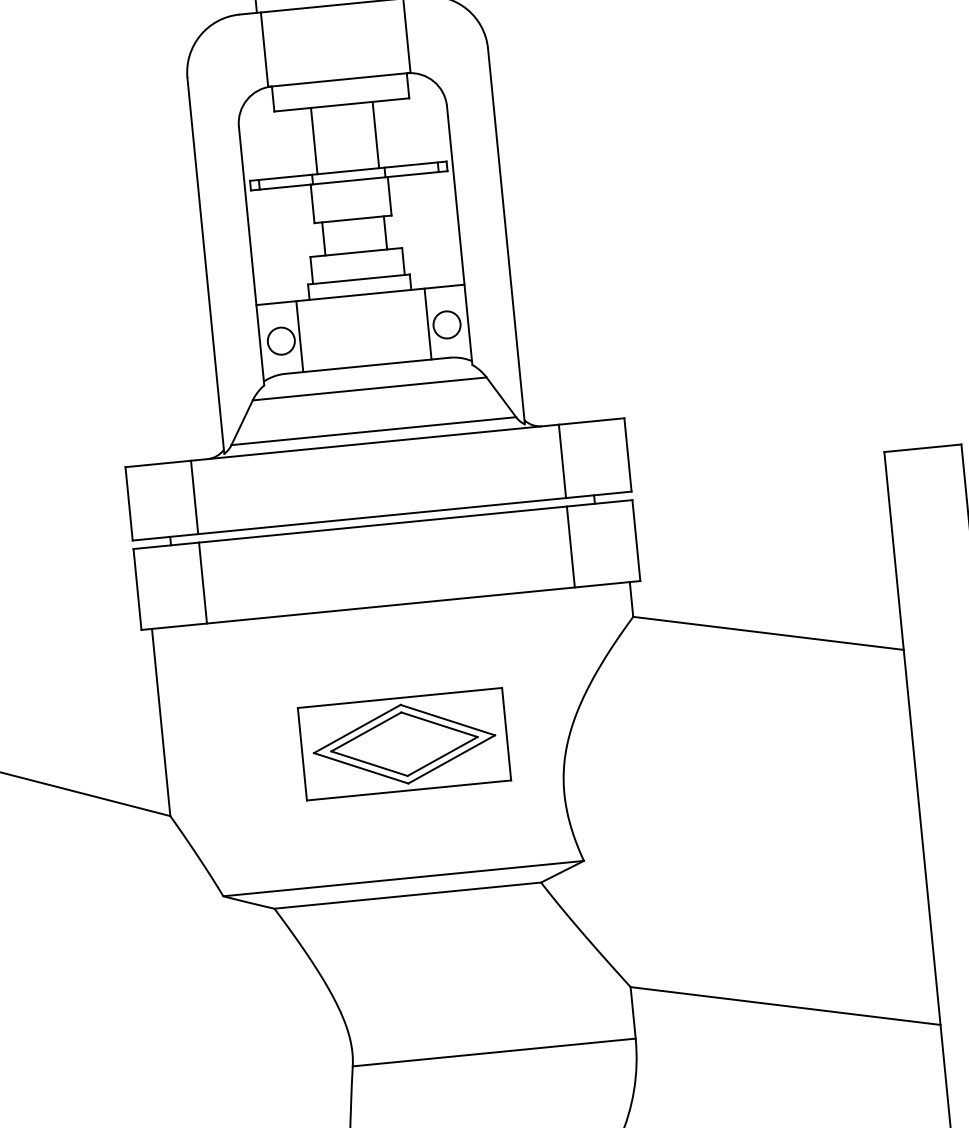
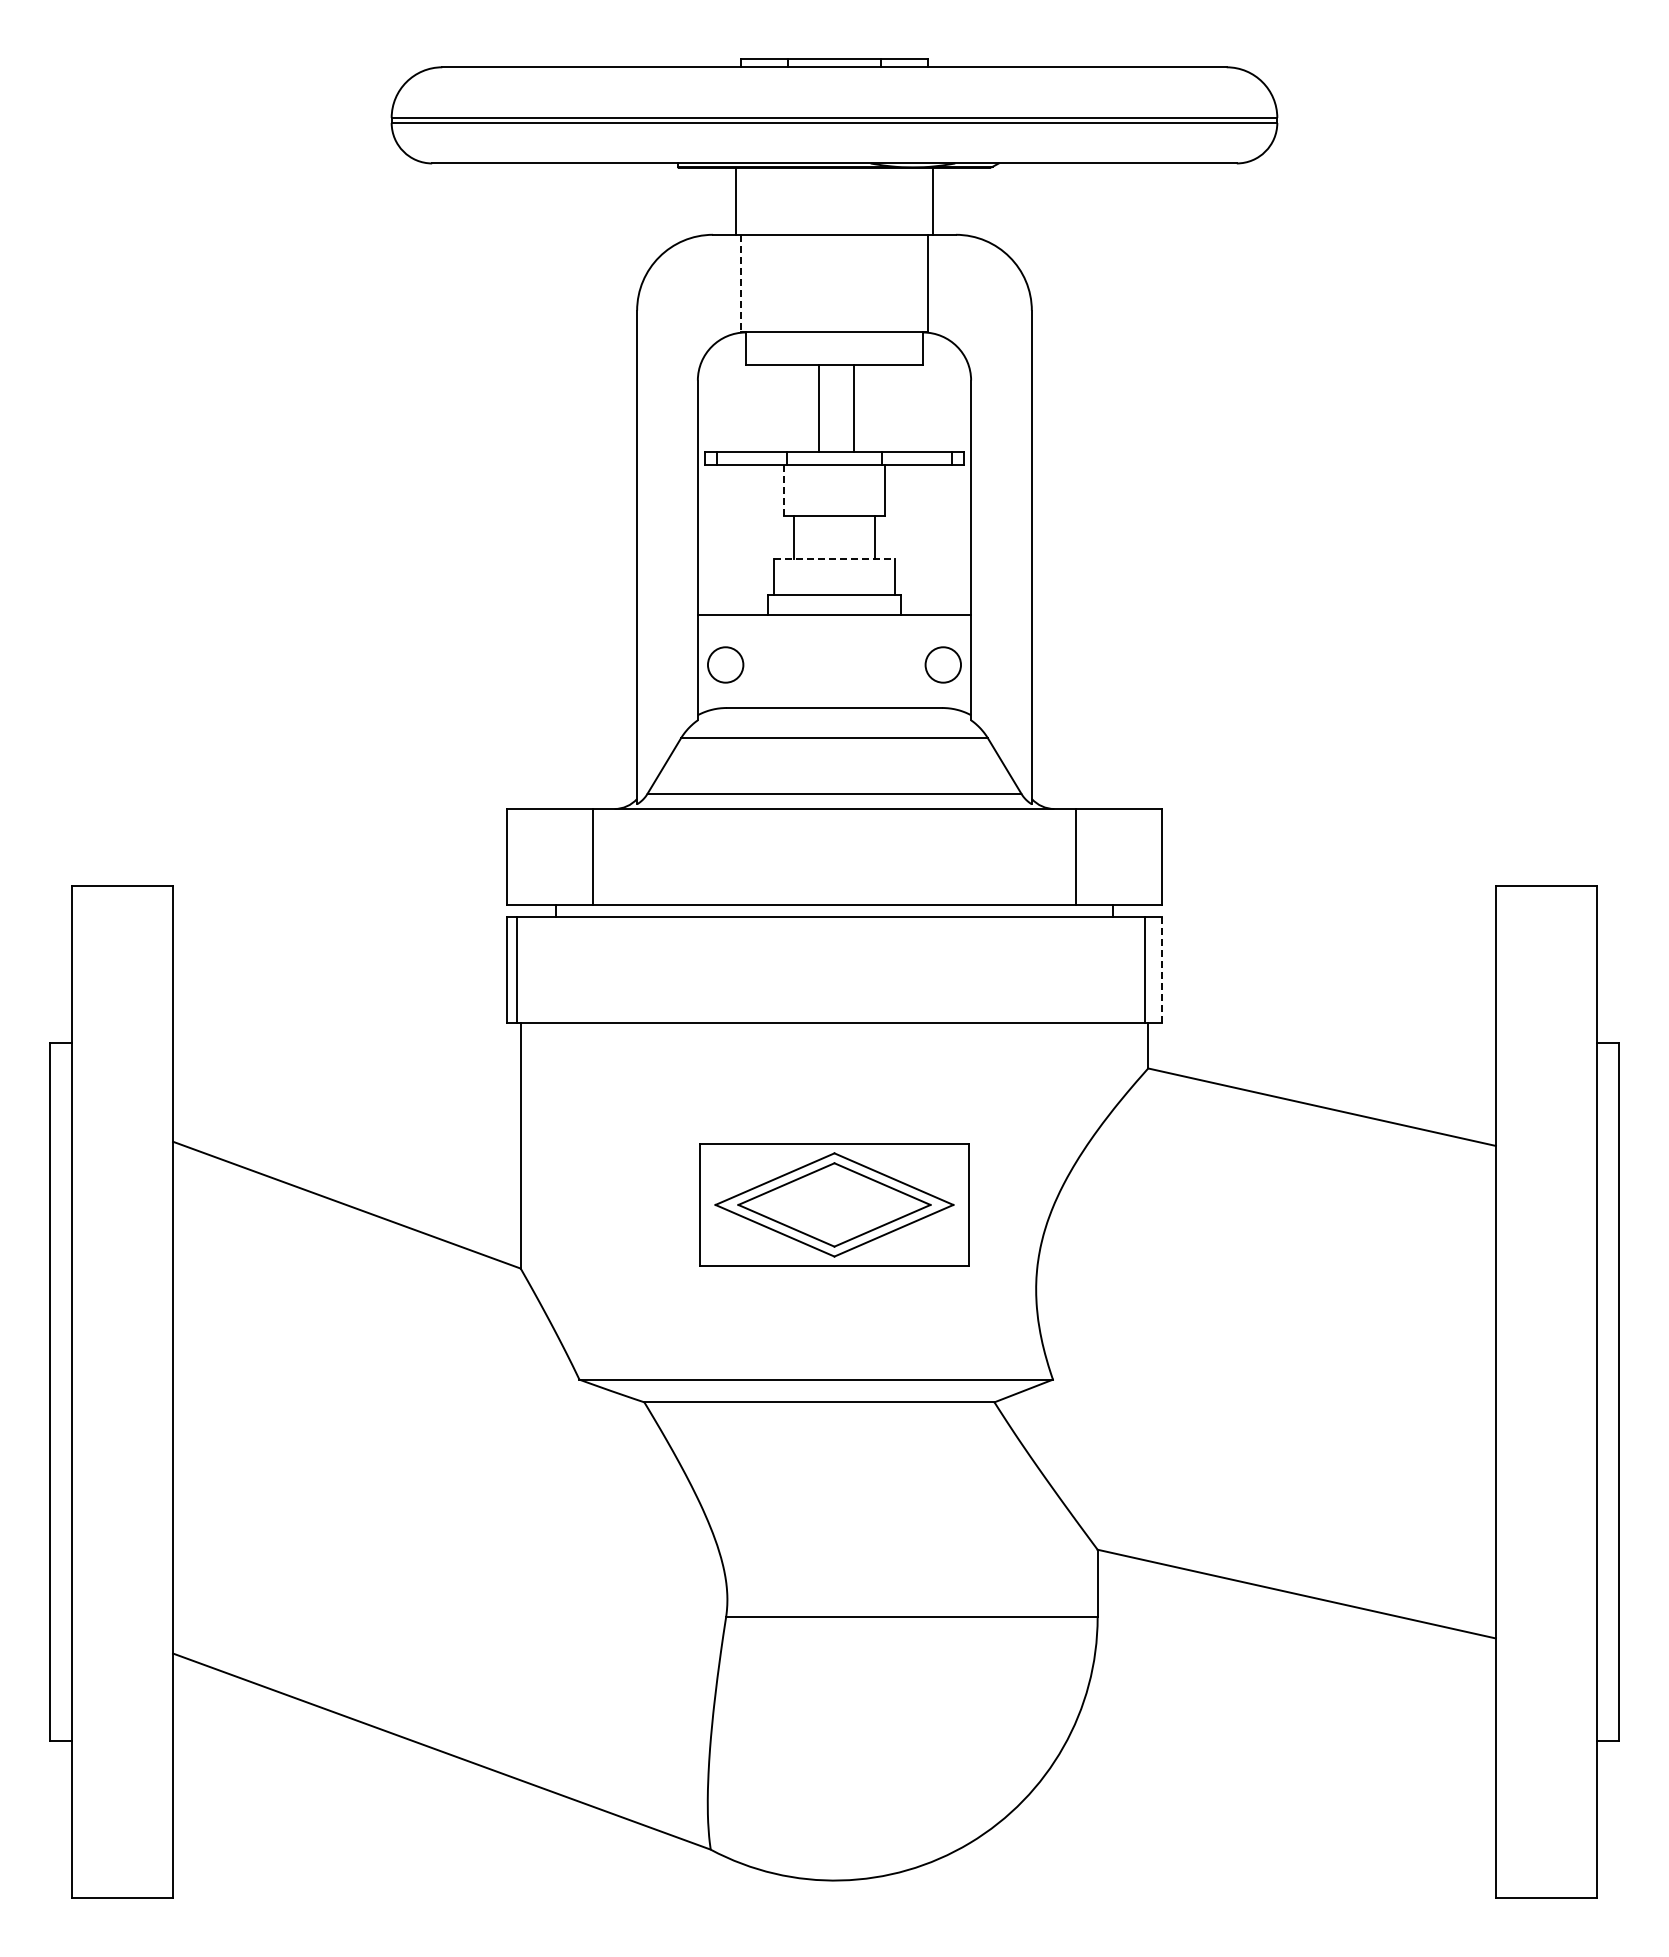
line: (264, 49) -> (741, 283), solid -> dashed
line: (375, 134) -> (818, 408), moved
line: (314, 140) -> (854, 408), moved
line: (312, 204) -> (783, 490), solid -> dashed
line: (356, 252) -> (834, 559), solid -> dashed
line: (427, 324) -> (918, 661), removed
line: (299, 336) -> (750, 661), removed
line: (636, 541) -> (1162, 970), solid -> dashed
line: (571, 546) -> (1145, 969), moved
line: (202, 583) -> (516, 969), moved

